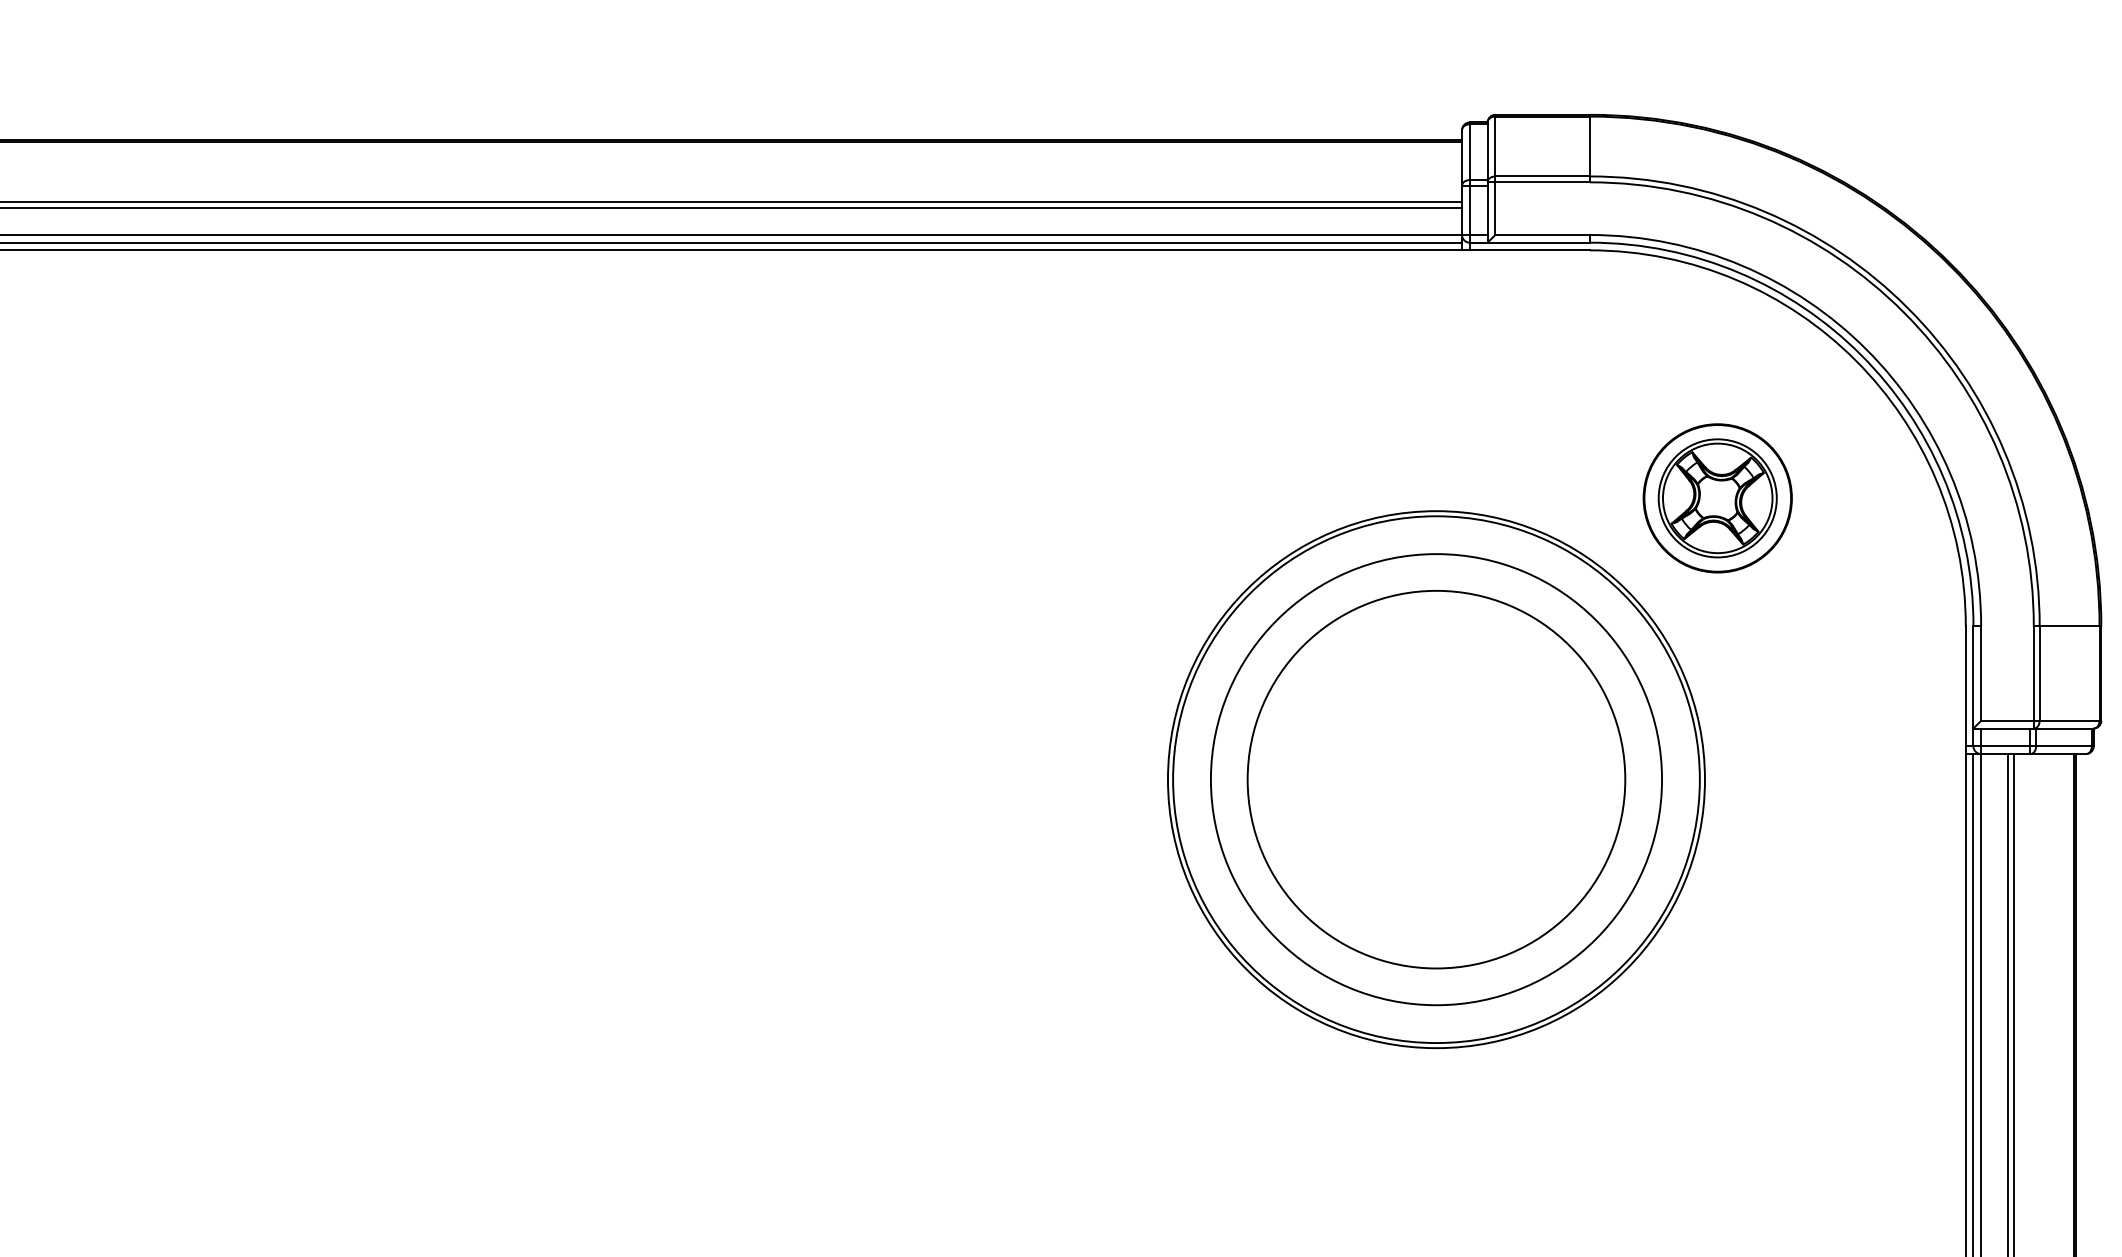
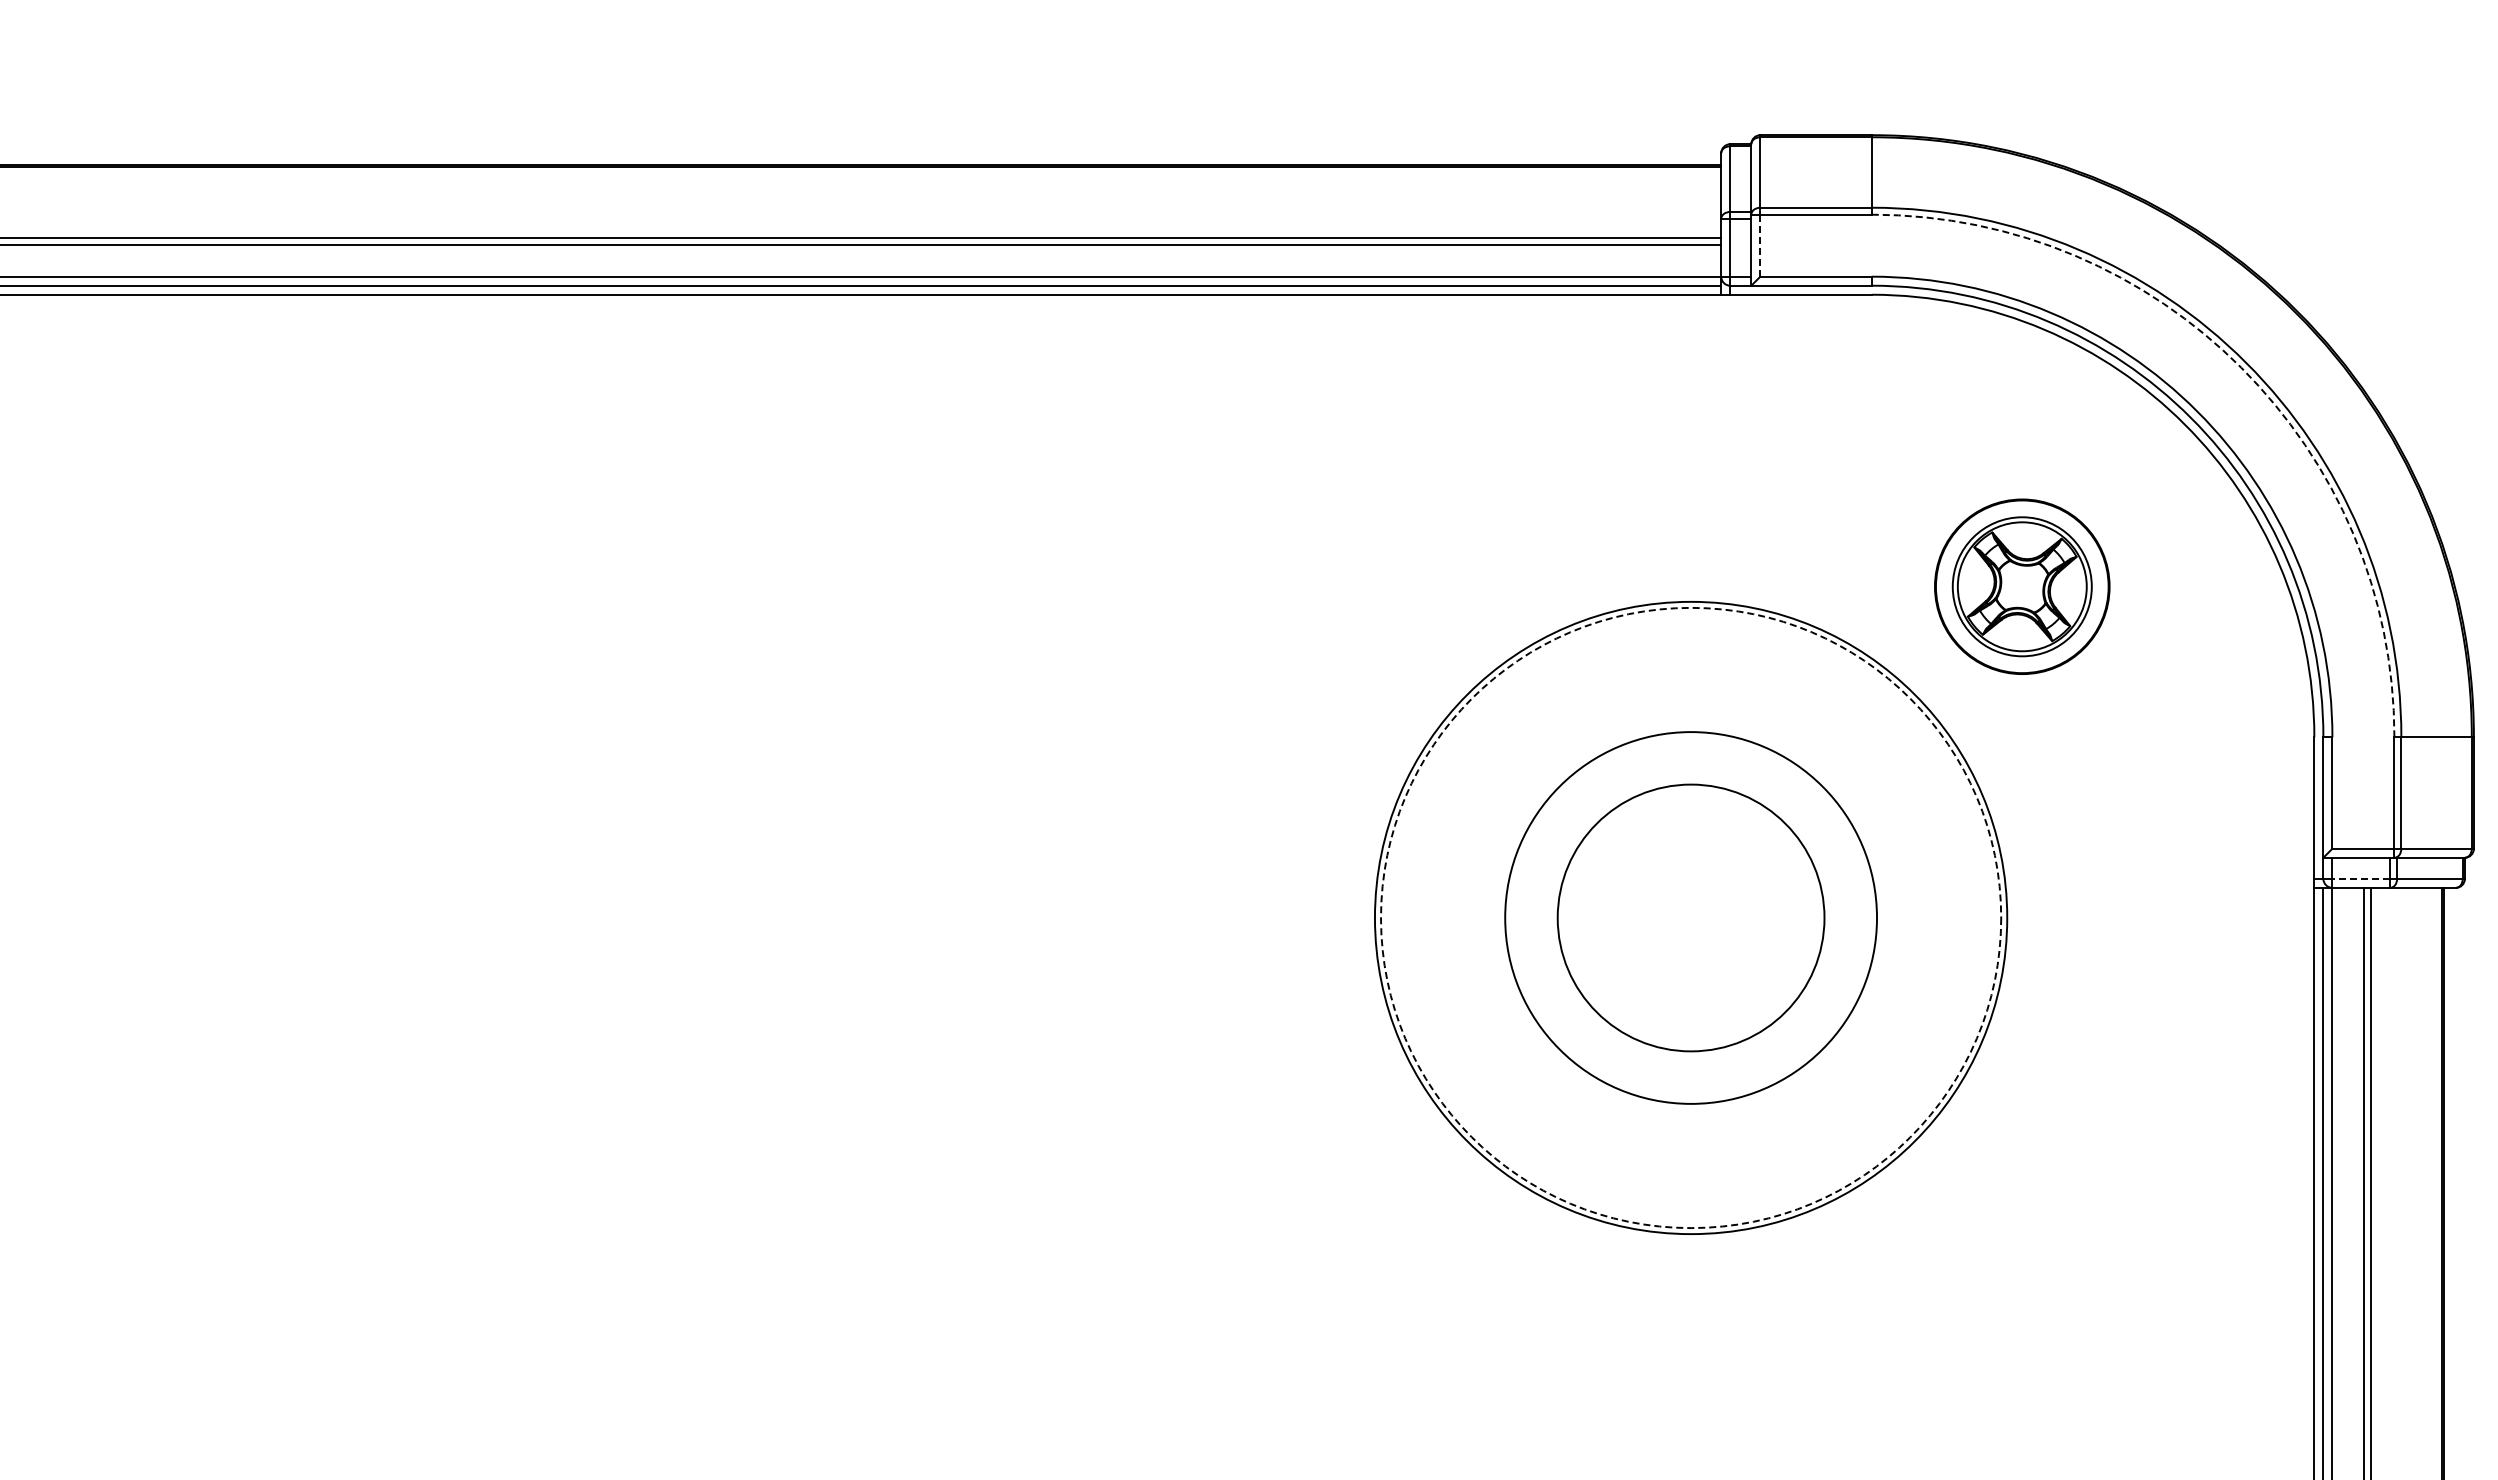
line: (1495, 208) -> (1760, 245), solid -> dashed
arc: (1903, 312) -> (2241, 367), solid -> dashed
line: (2005, 746) -> (2361, 878), solid -> dashed
circle: (1435, 779) -> (1690, 917), size x0.6
circle: (1435, 779) -> (1690, 917), size x0.7
circle: (1435, 779) -> (1690, 917), solid -> dashed

